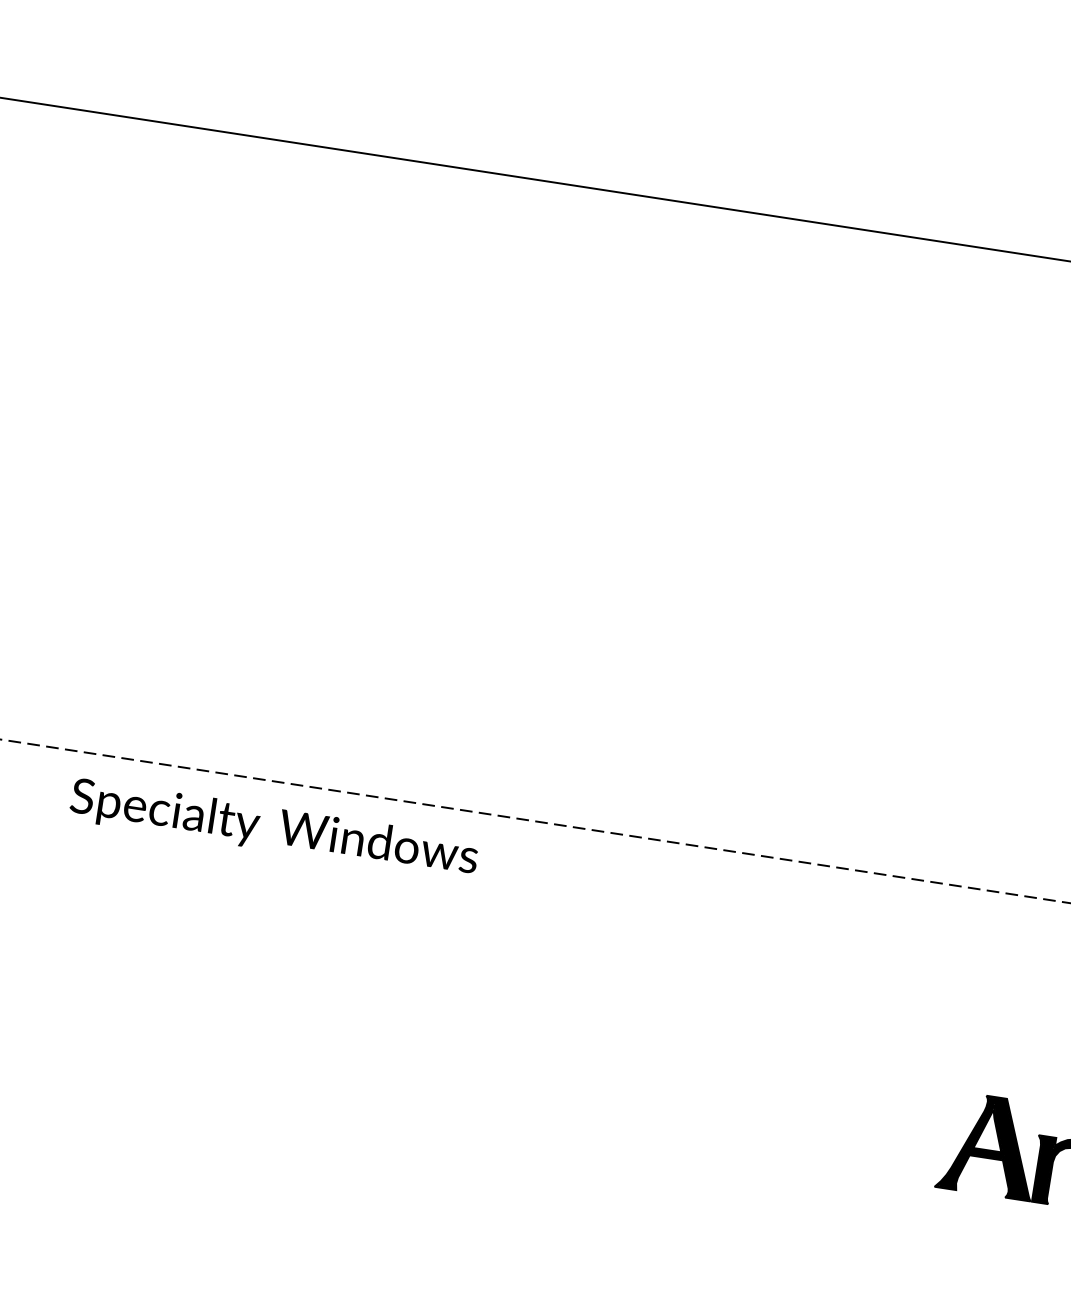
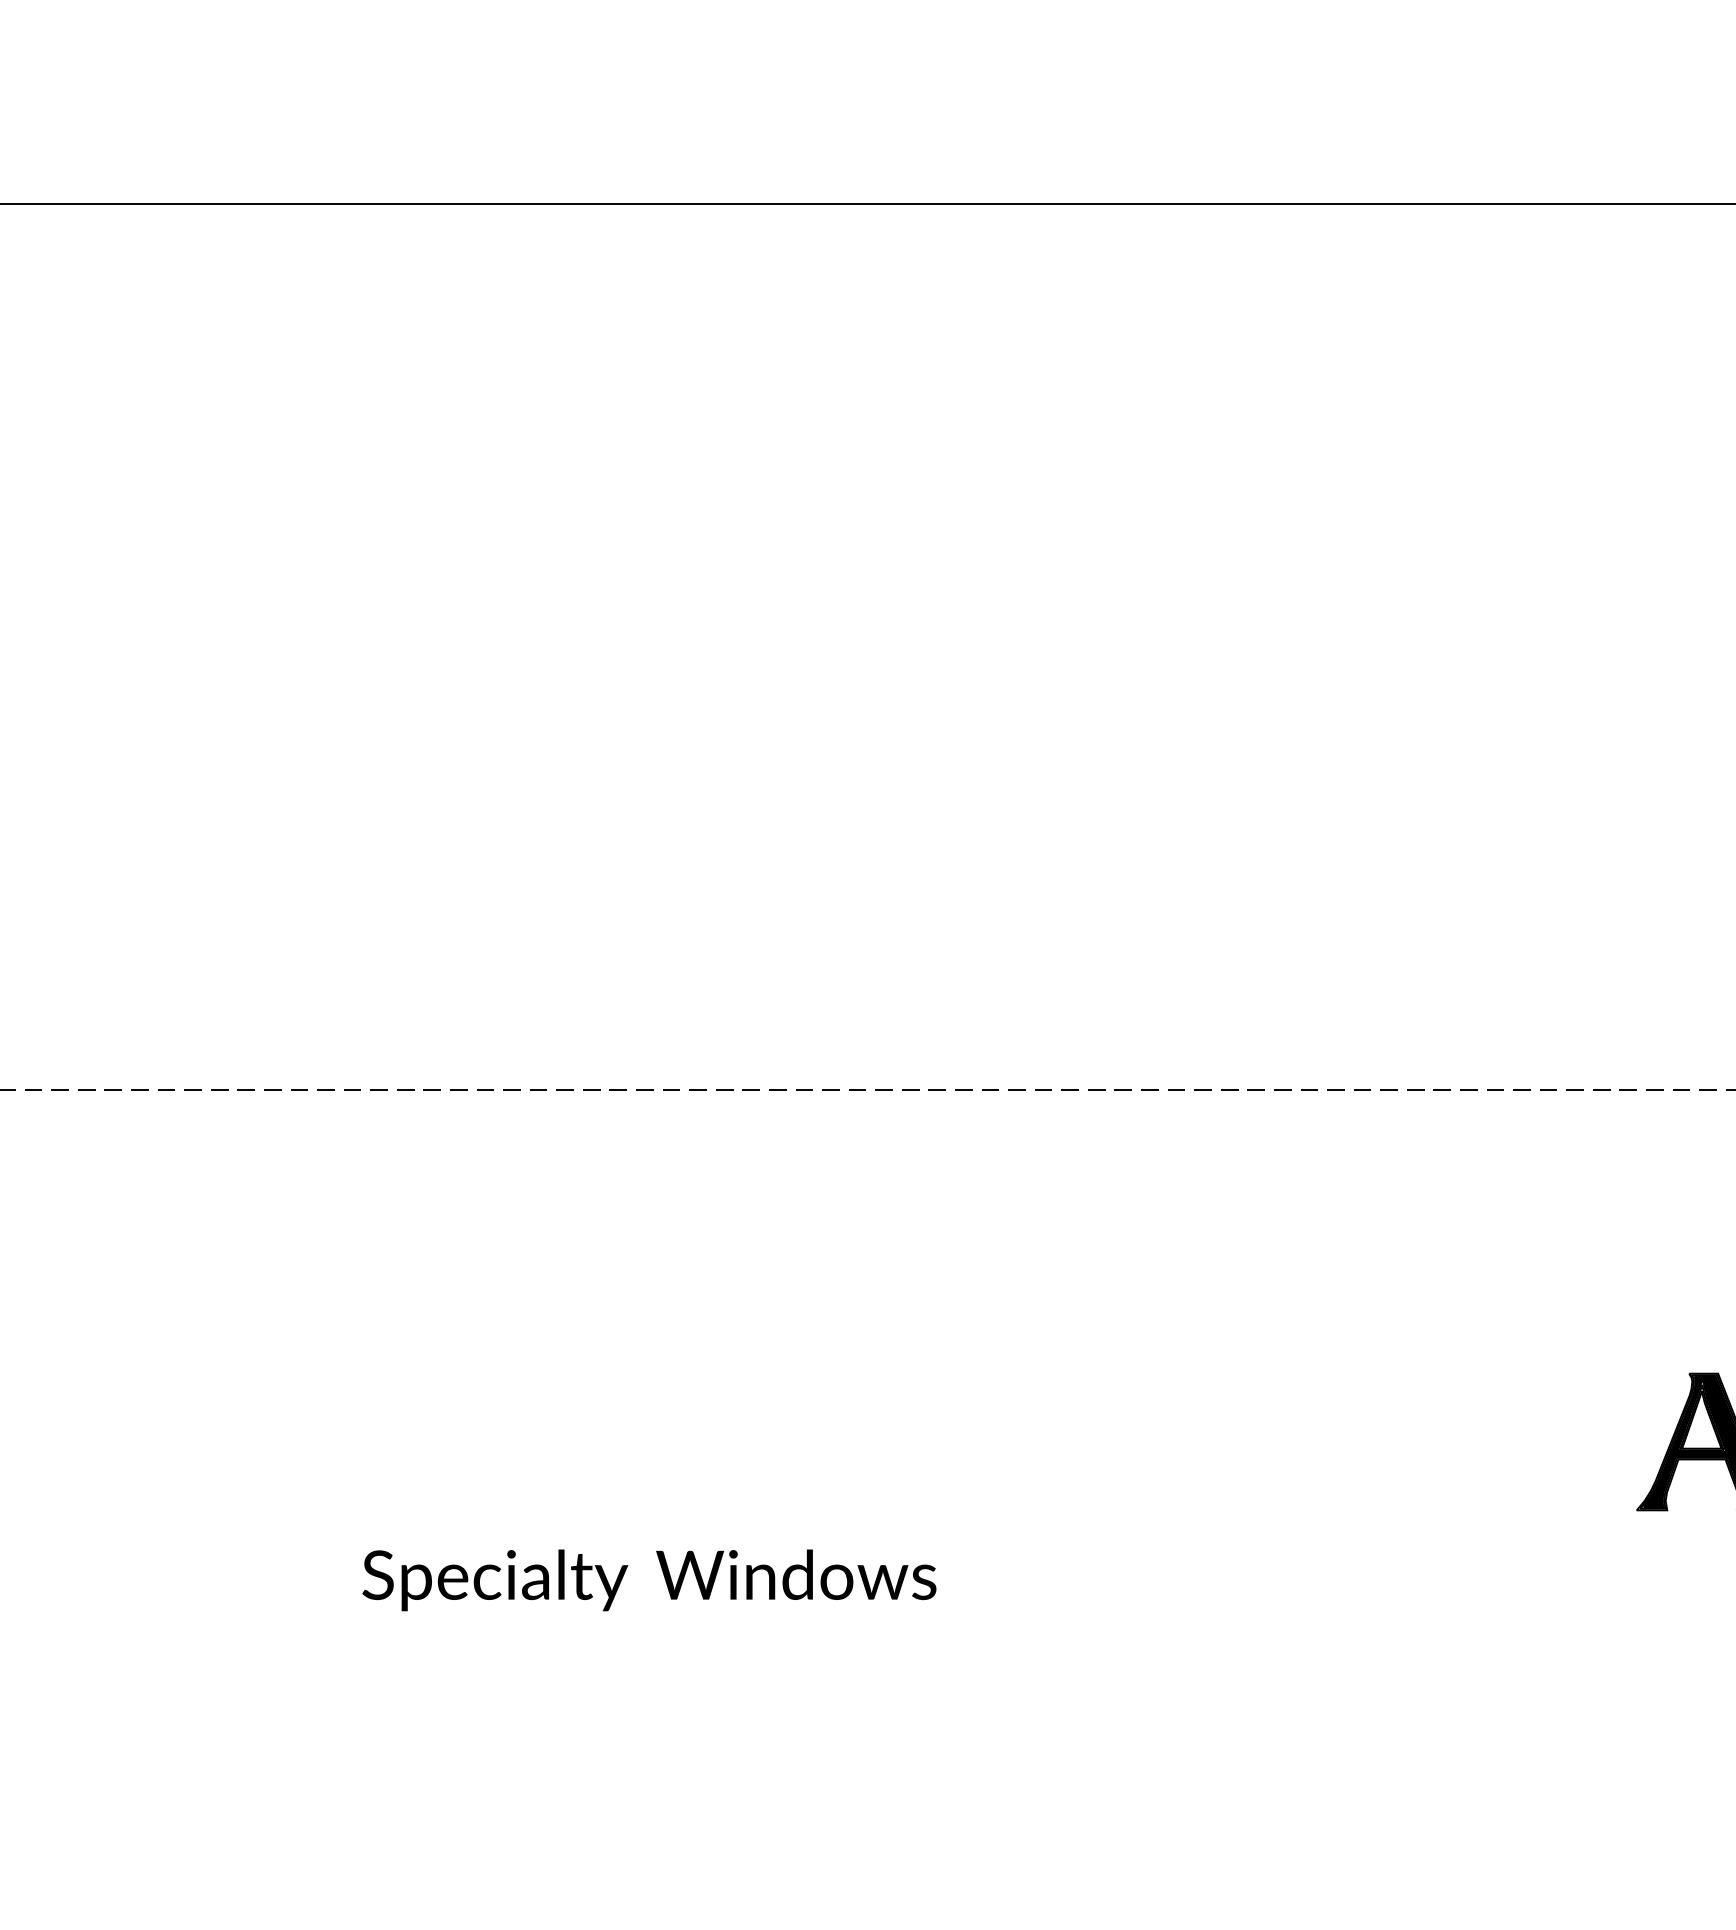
text: (274, 829) -> (649, 1580), moved

